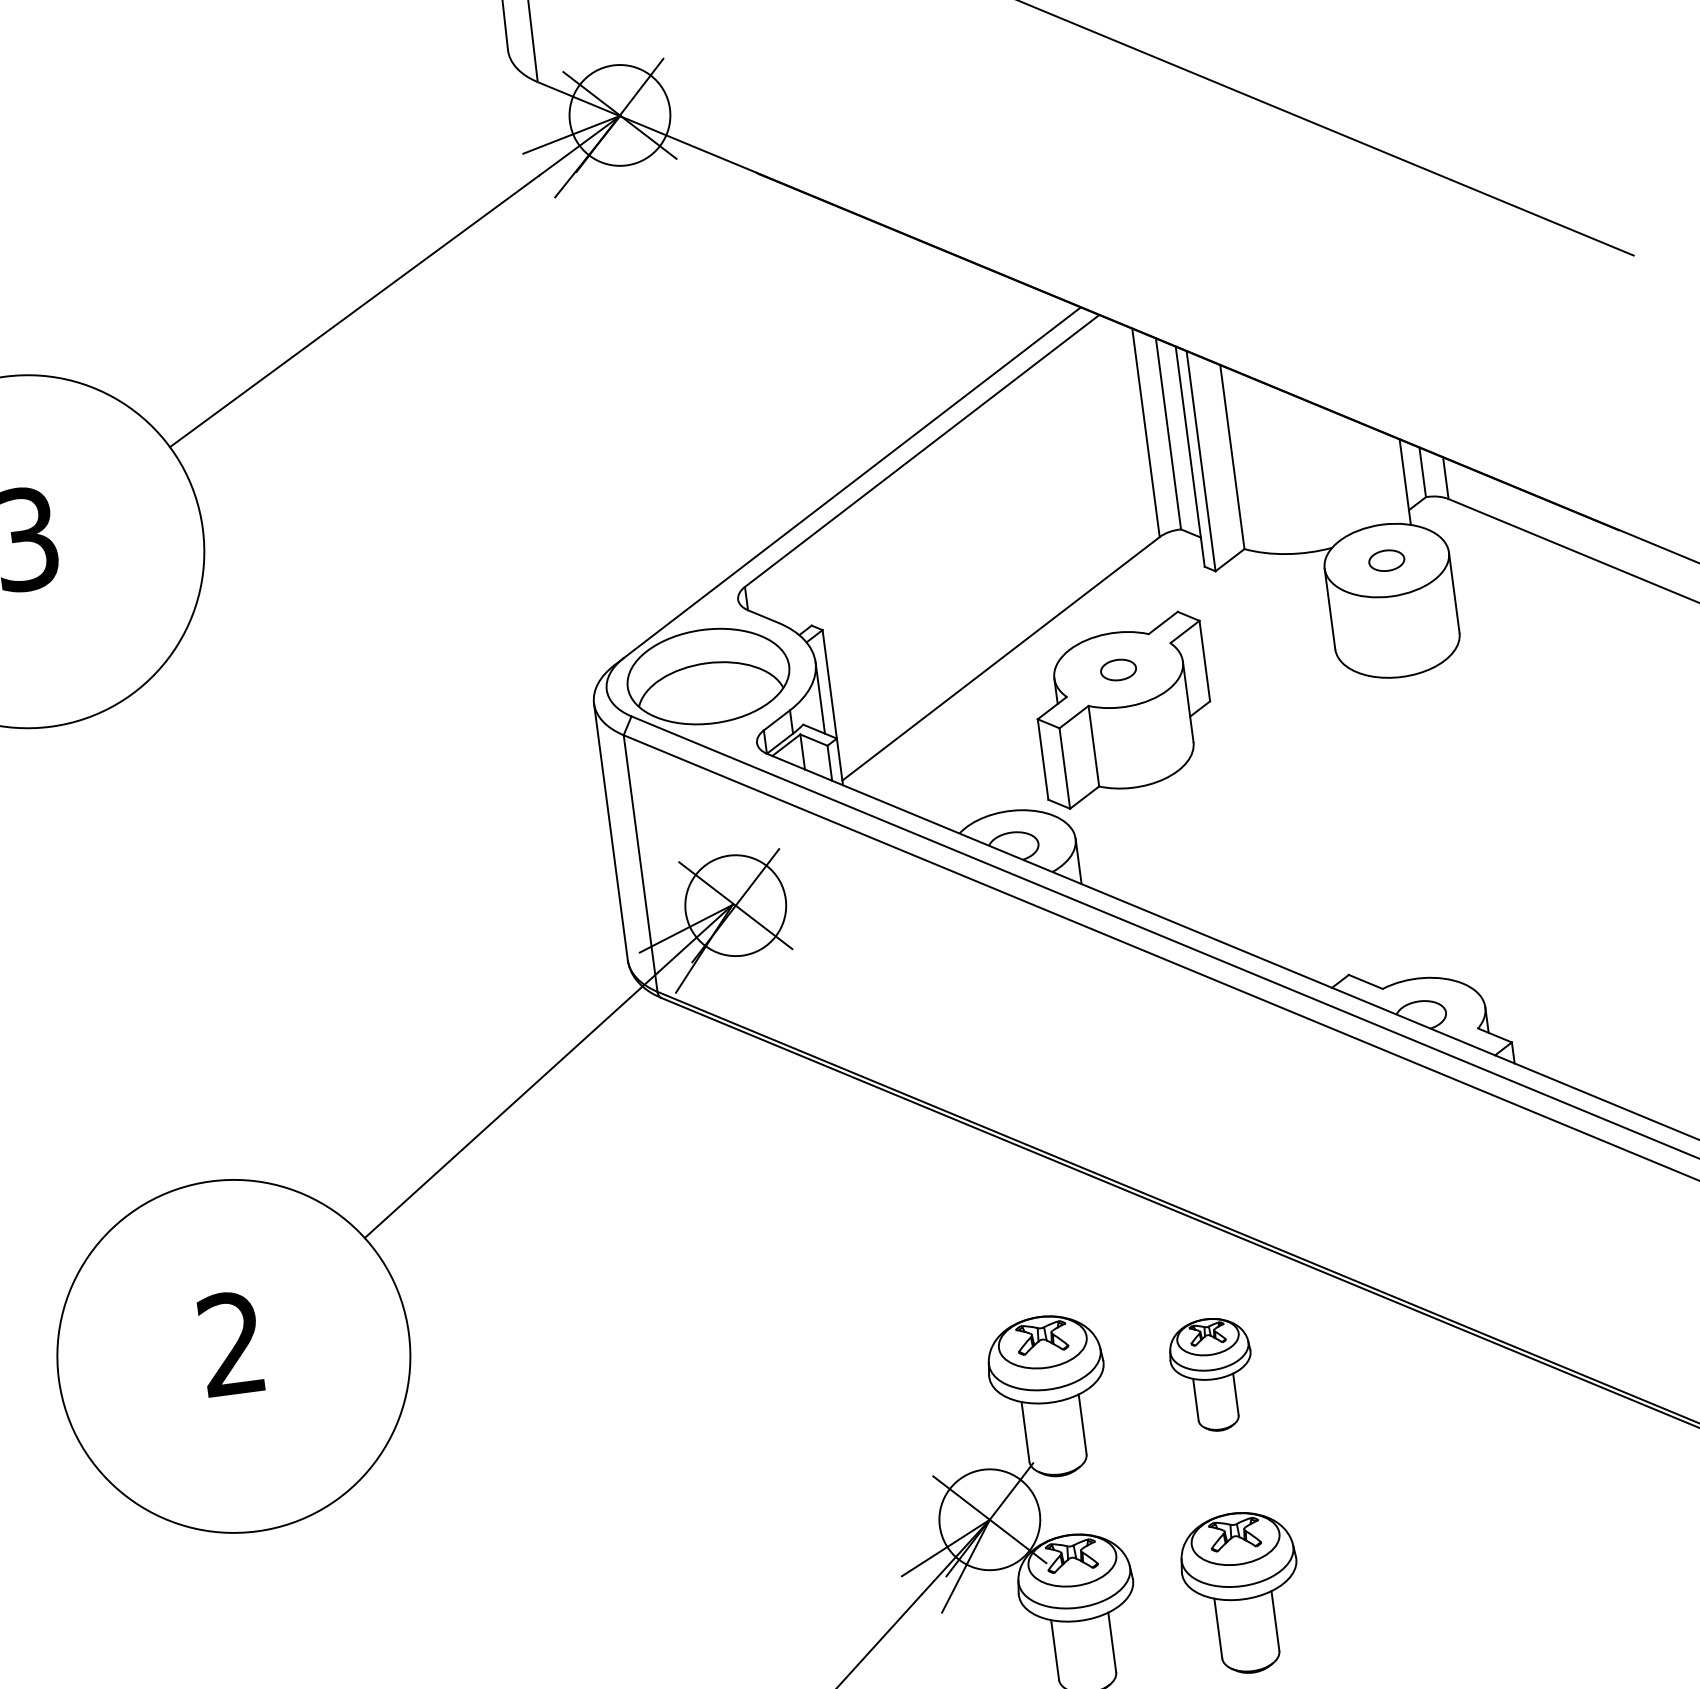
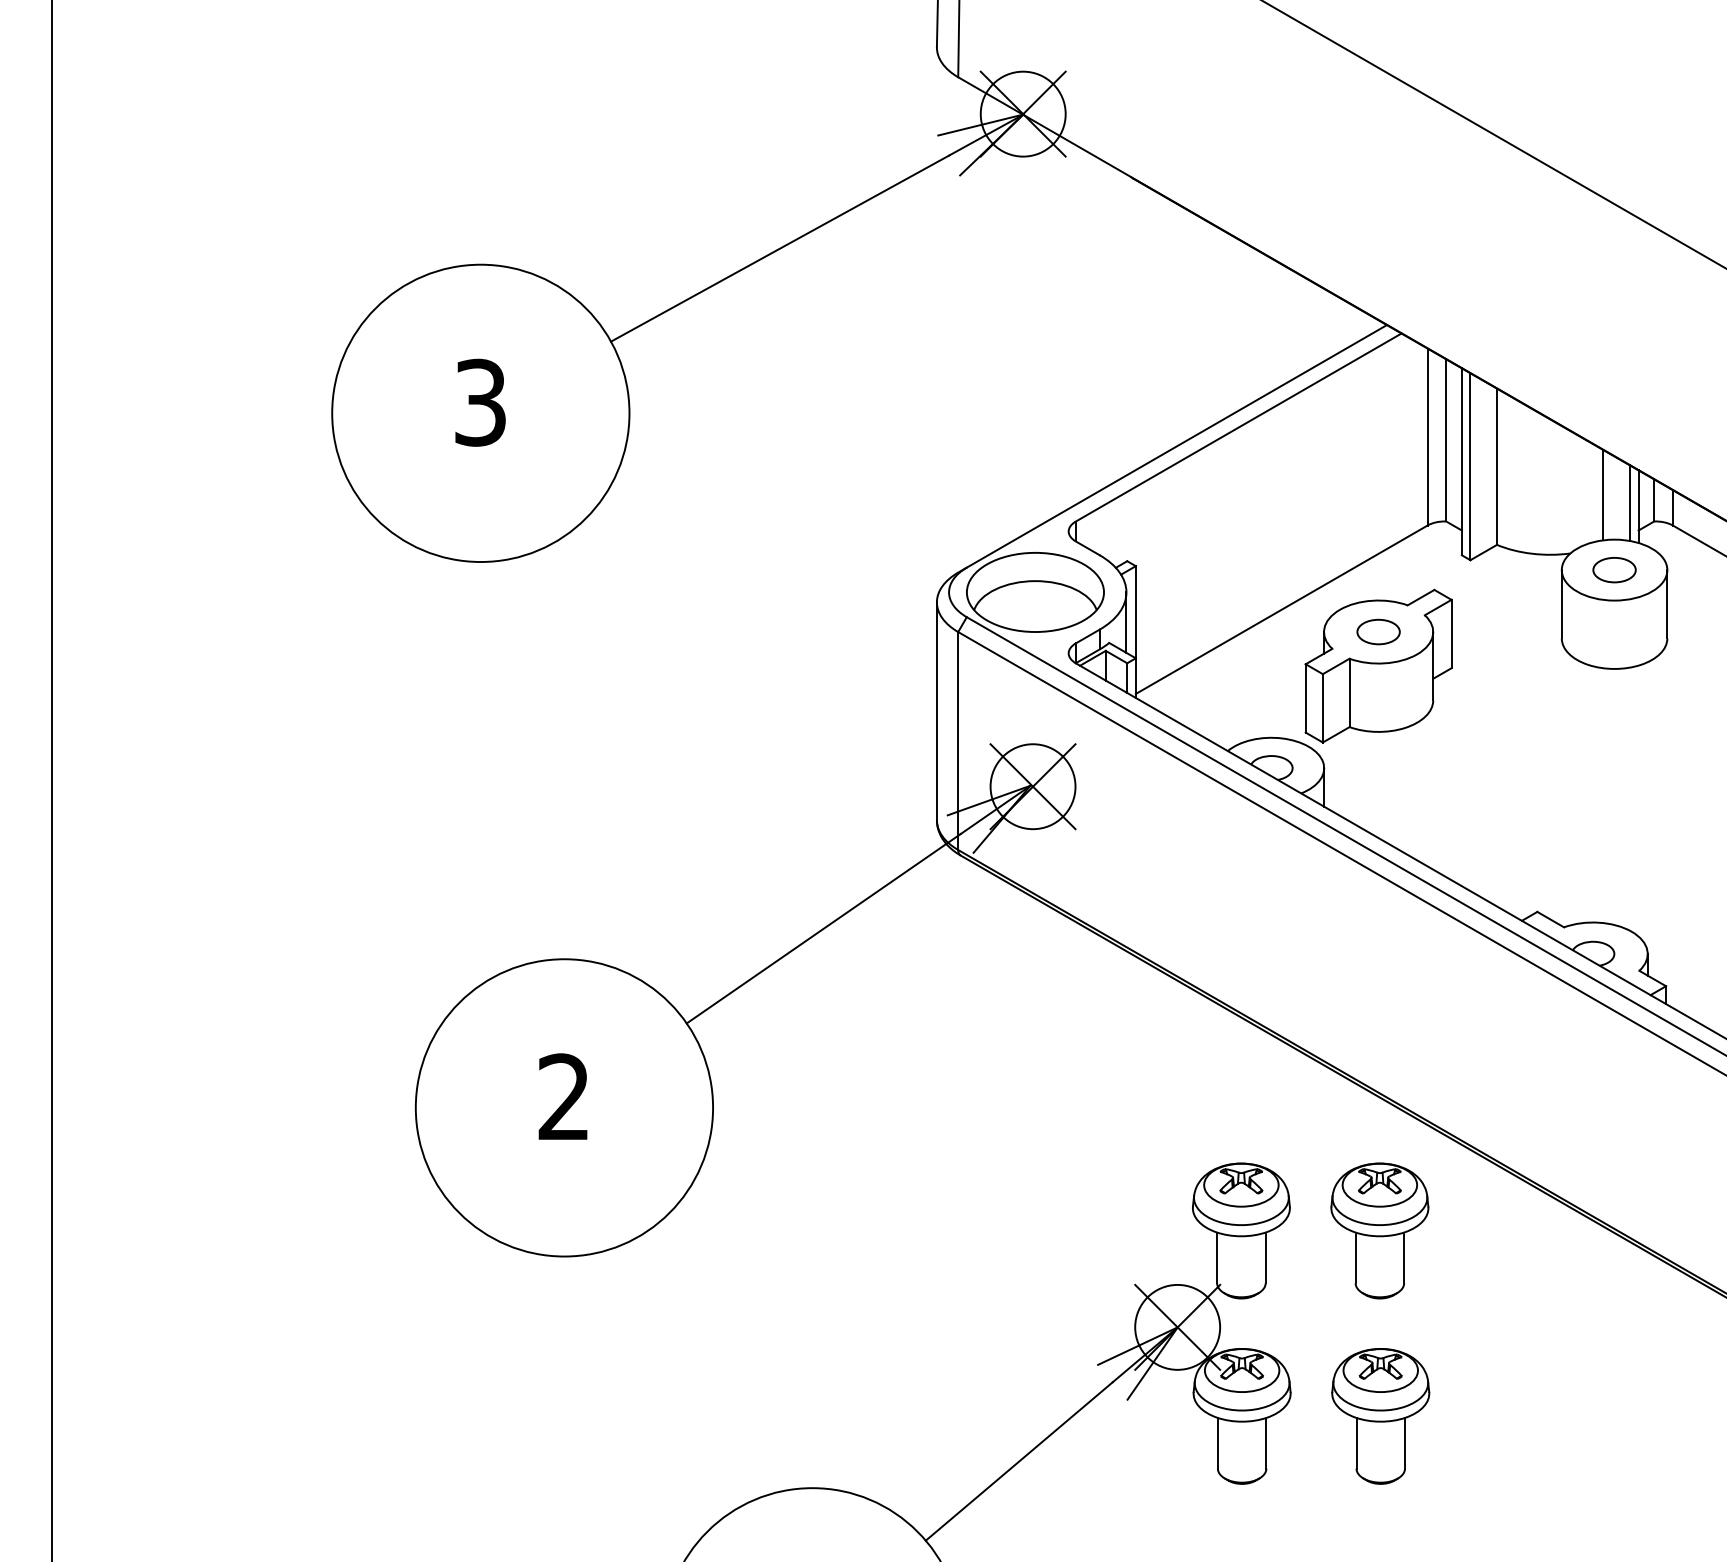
line: (1362, 474) -> (1603, 495), added
line: (1395, 479) -> (1630, 503), added
part: (1386, 561) -> (1614, 570), size x1.43
part: (1118, 669) -> (1378, 631), size x1.43
part: (1212, 1374) -> (1379, 1230), size x1.43

